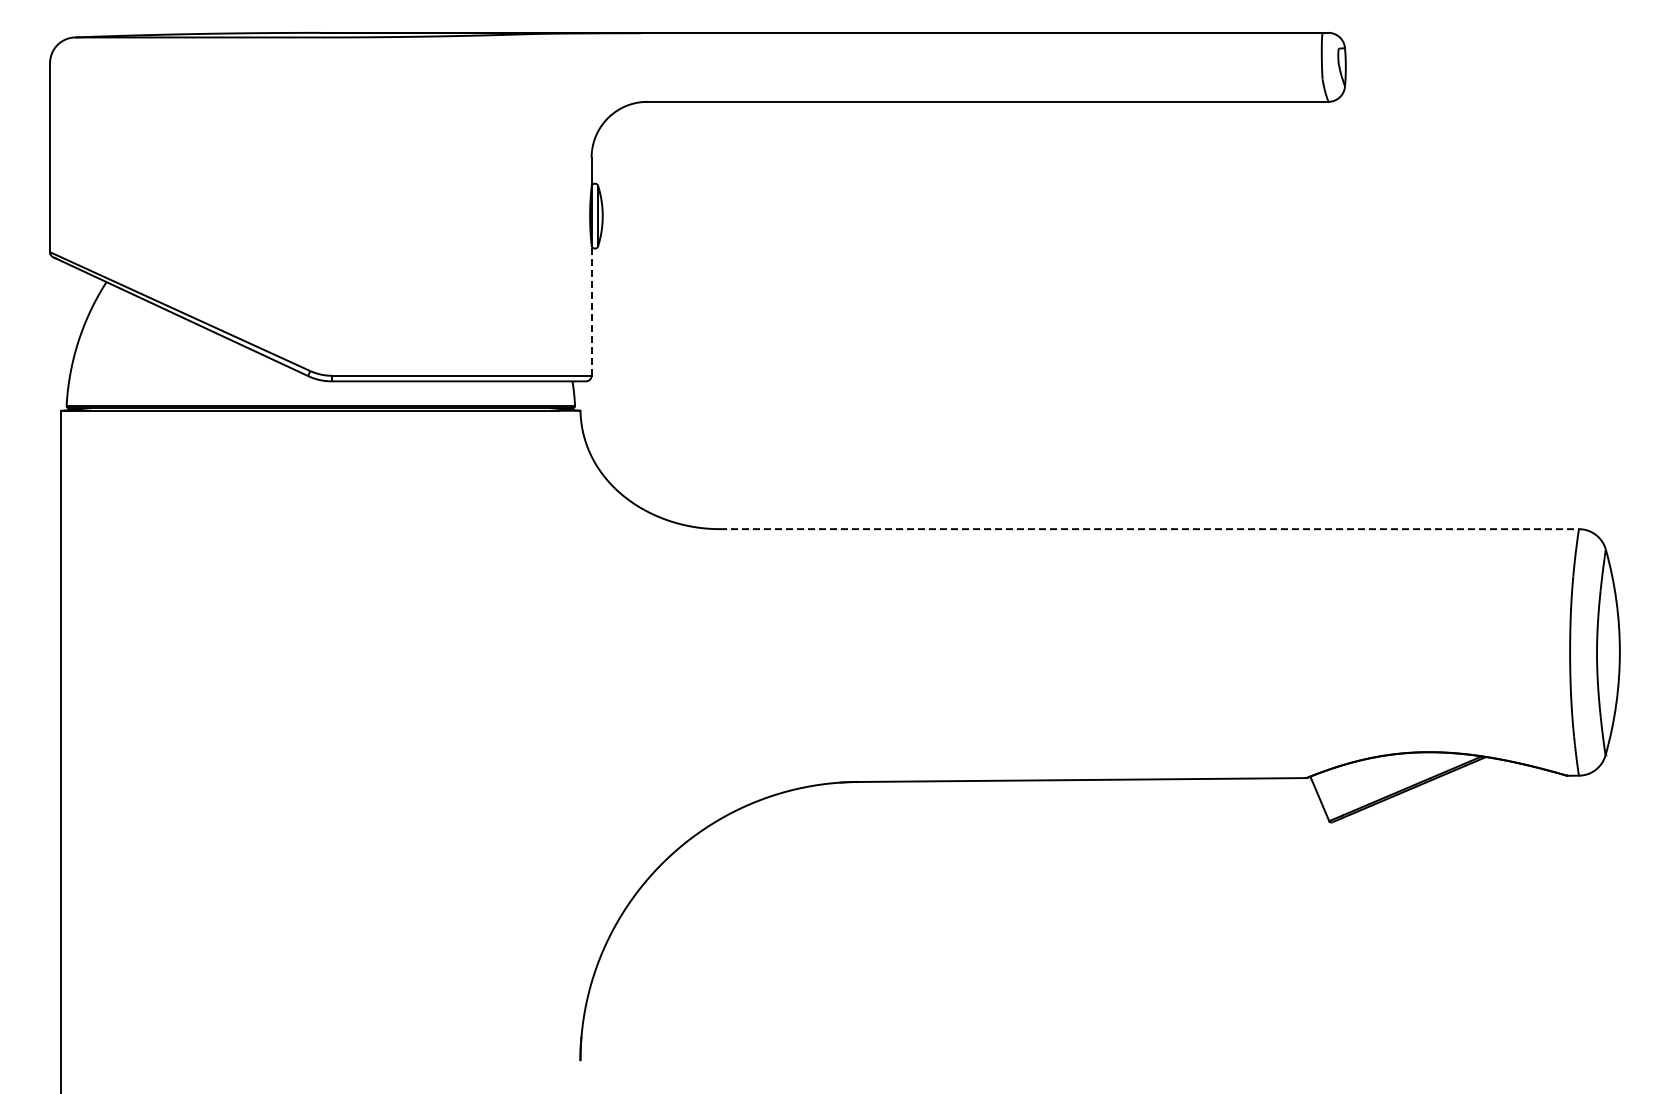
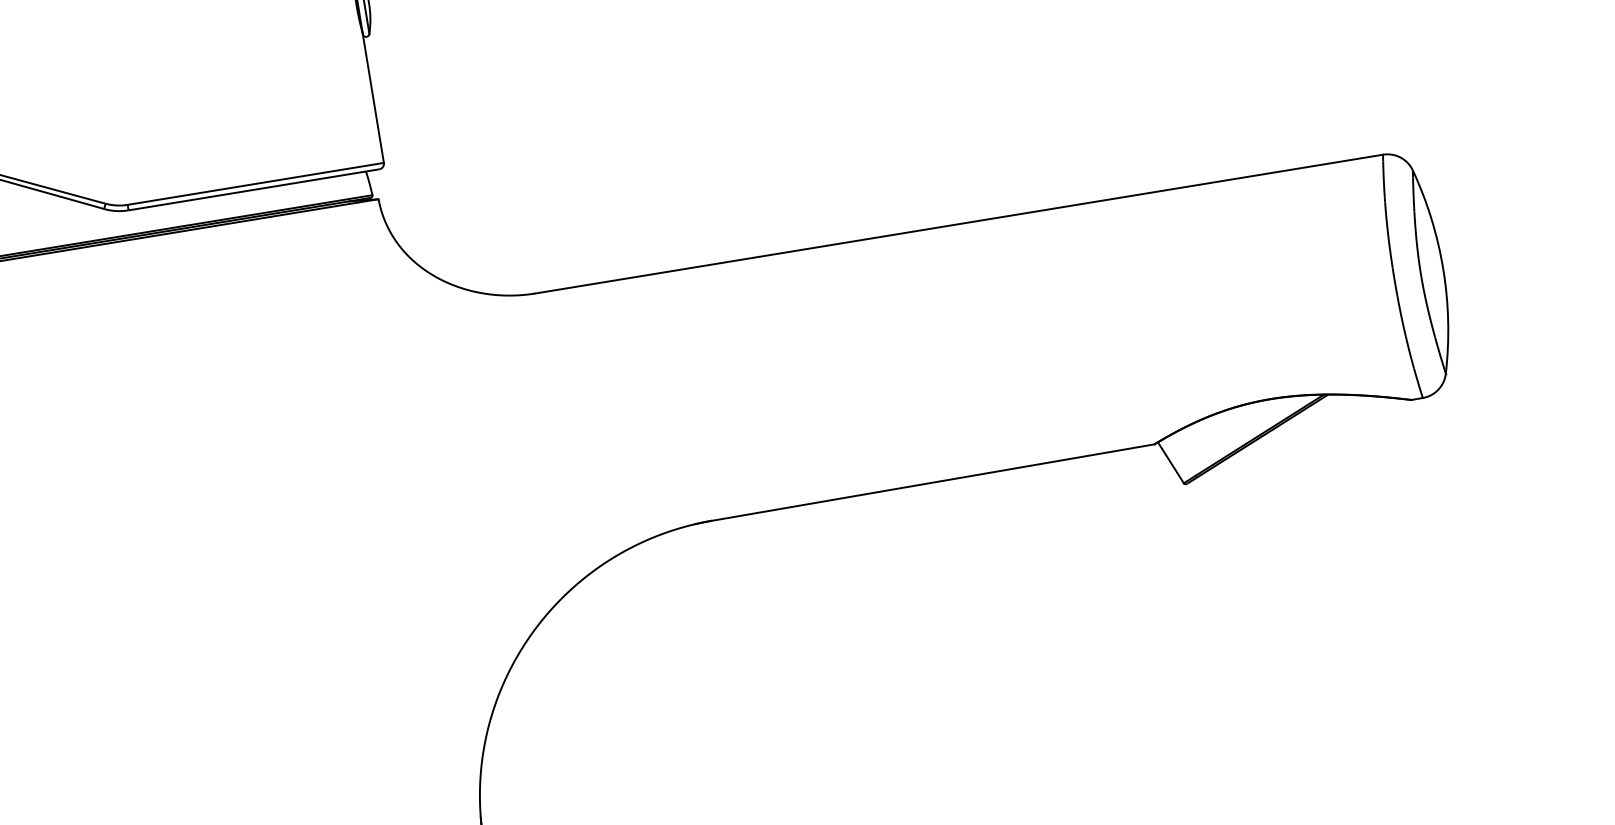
line: (591, 310) -> (373, 98), dashed -> solid
line: (1149, 529) -> (959, 224), dashed -> solid

